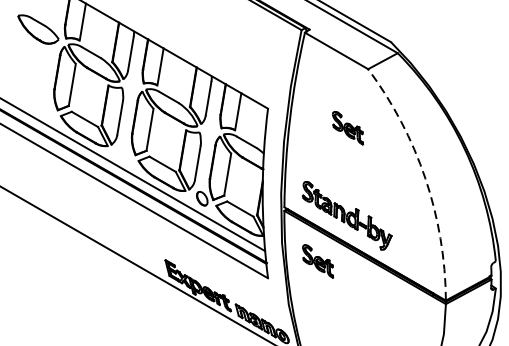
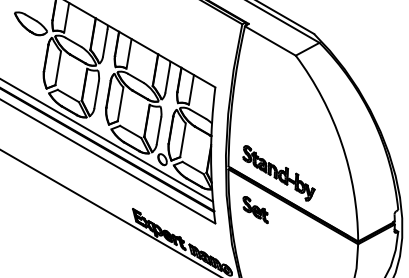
part: (347, 128) -> (279, 103), removed
arc: (425, 178) -> (341, 143), dashed -> solid

